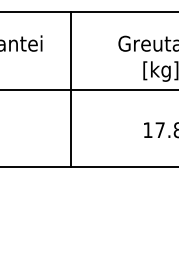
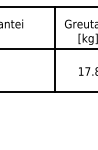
line: (70, 88) -> (54, 48), moved

